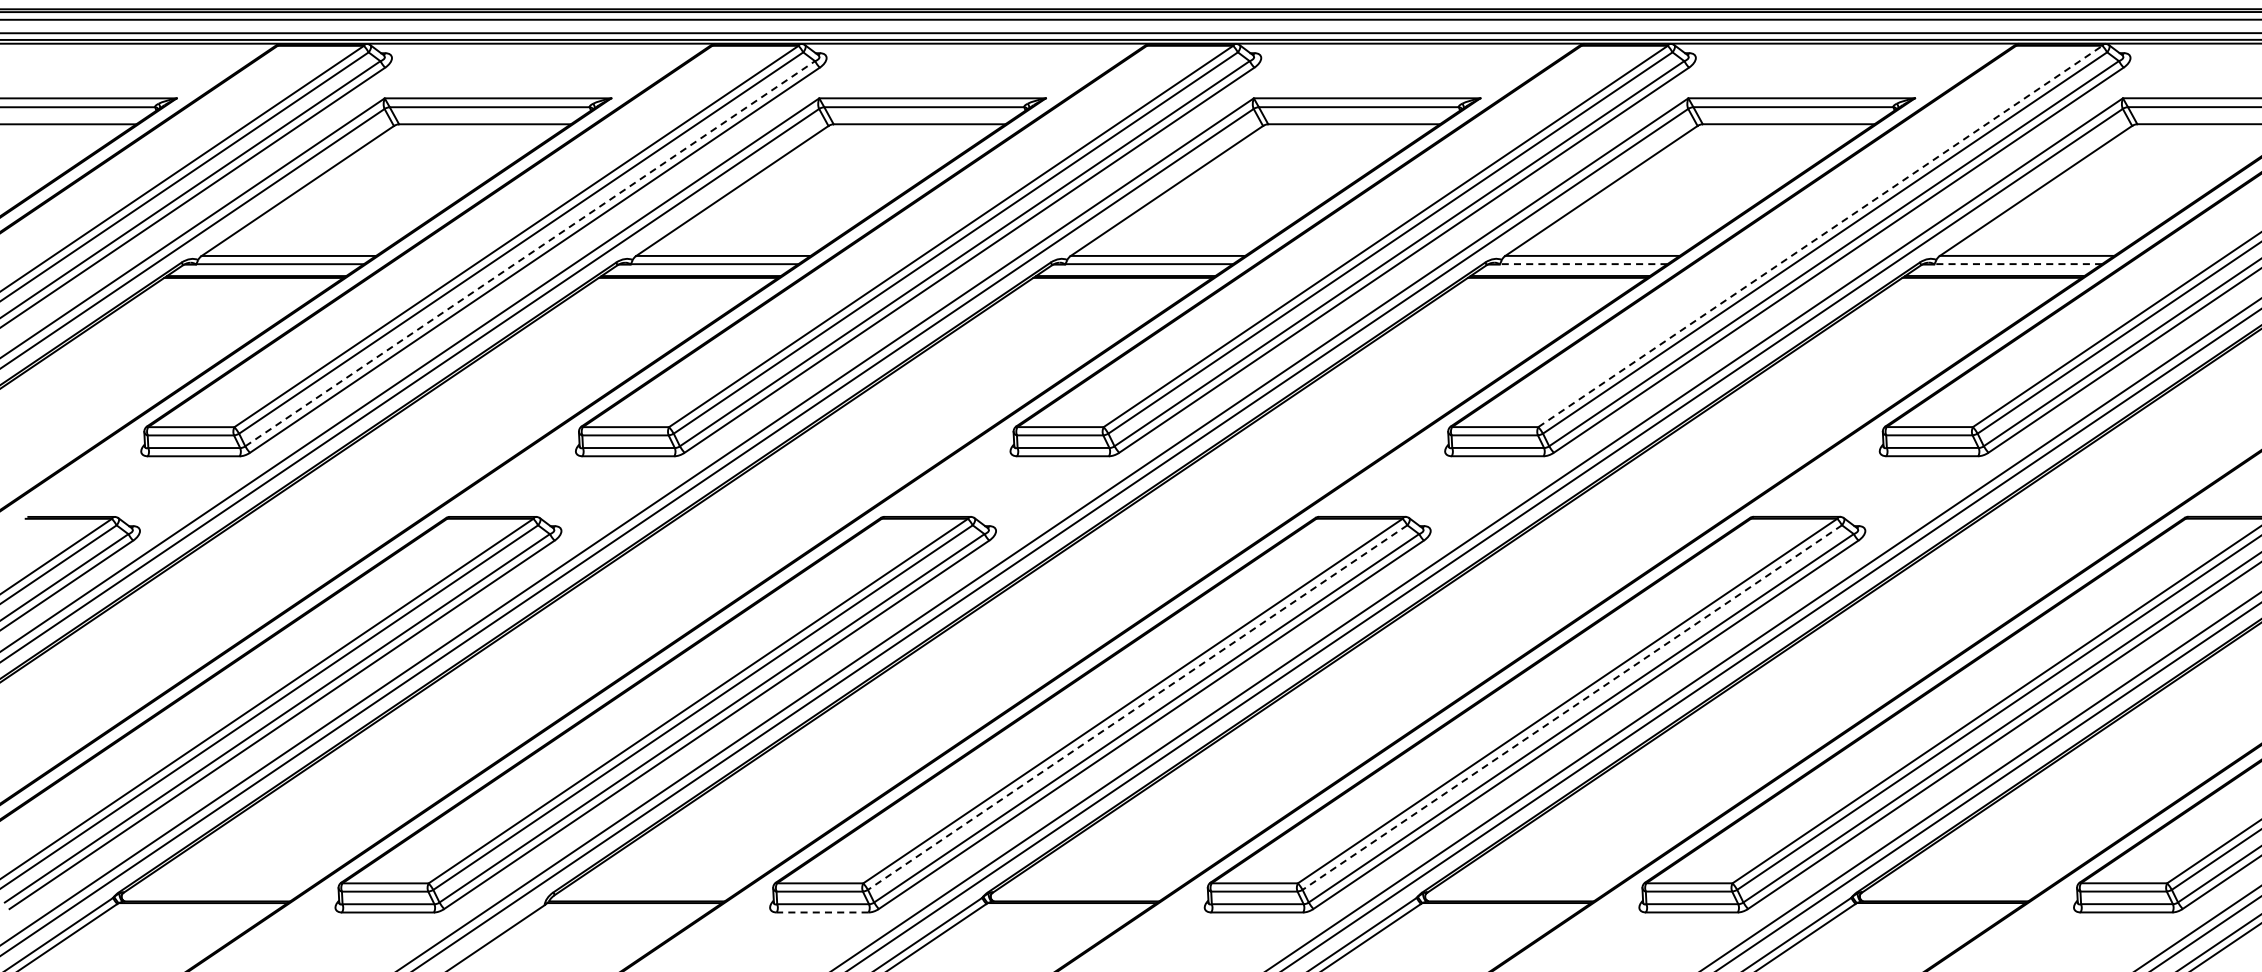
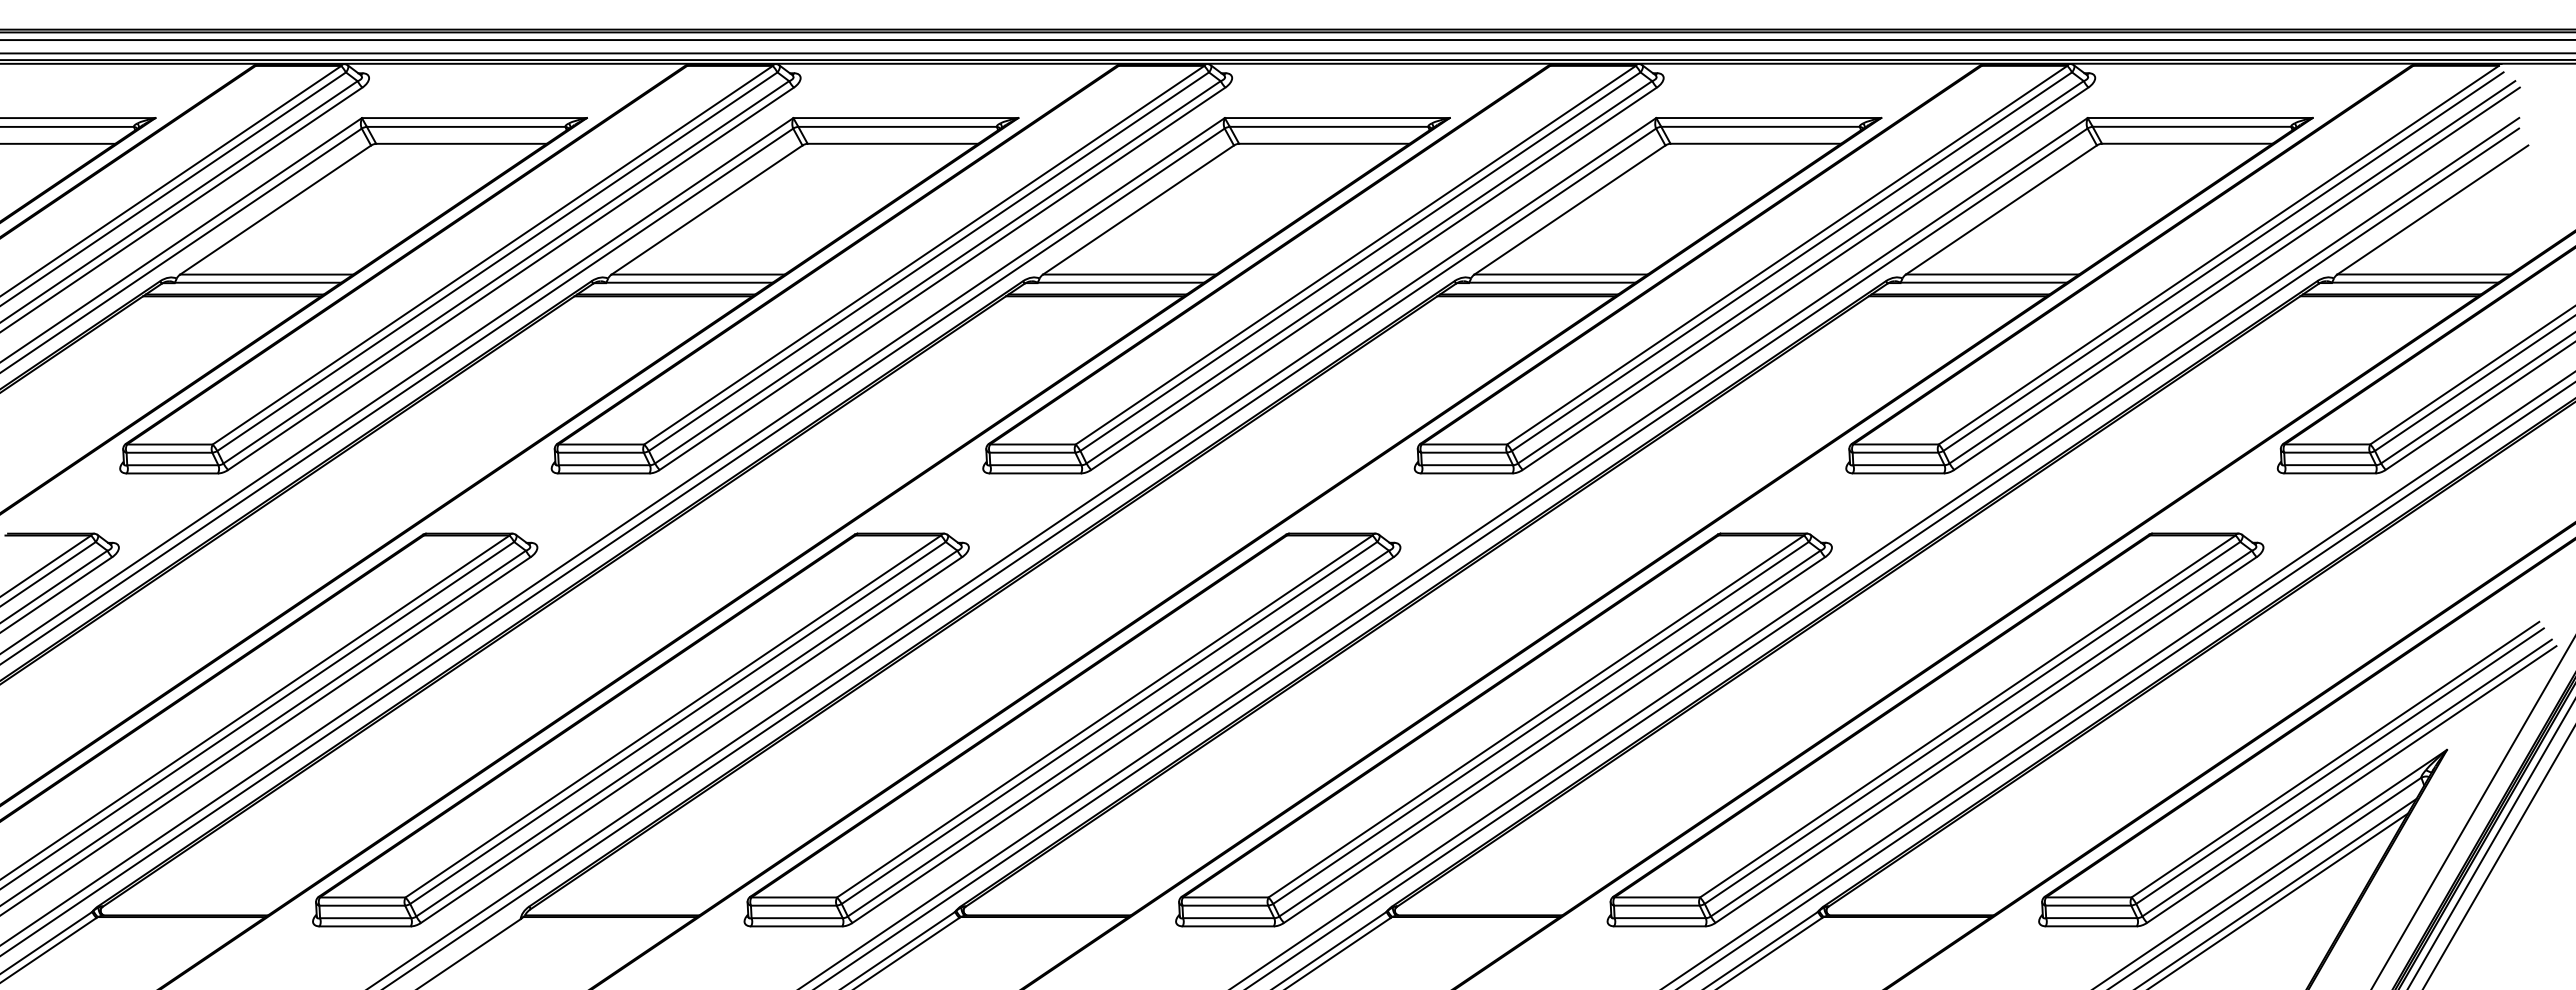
line: (1820, 235) -> (1787, 254), dashed -> solid
line: (530, 253) -> (506, 272), dashed -> solid
line: (1582, 263) -> (1551, 282), dashed -> solid
line: (2017, 263) -> (1983, 282), dashed -> solid
line: (1137, 708) -> (1109, 723), dashed -> solid
line: (1571, 708) -> (1540, 723), dashed -> solid
line: (822, 912) -> (796, 926), dashed -> solid

